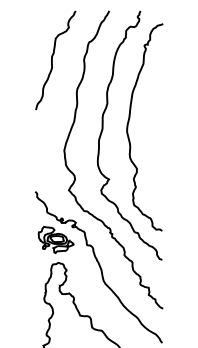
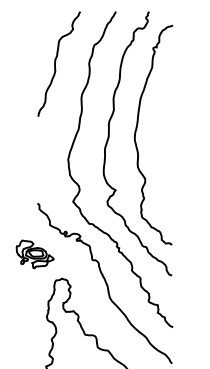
part: (55, 239) -> (34, 253), moved

